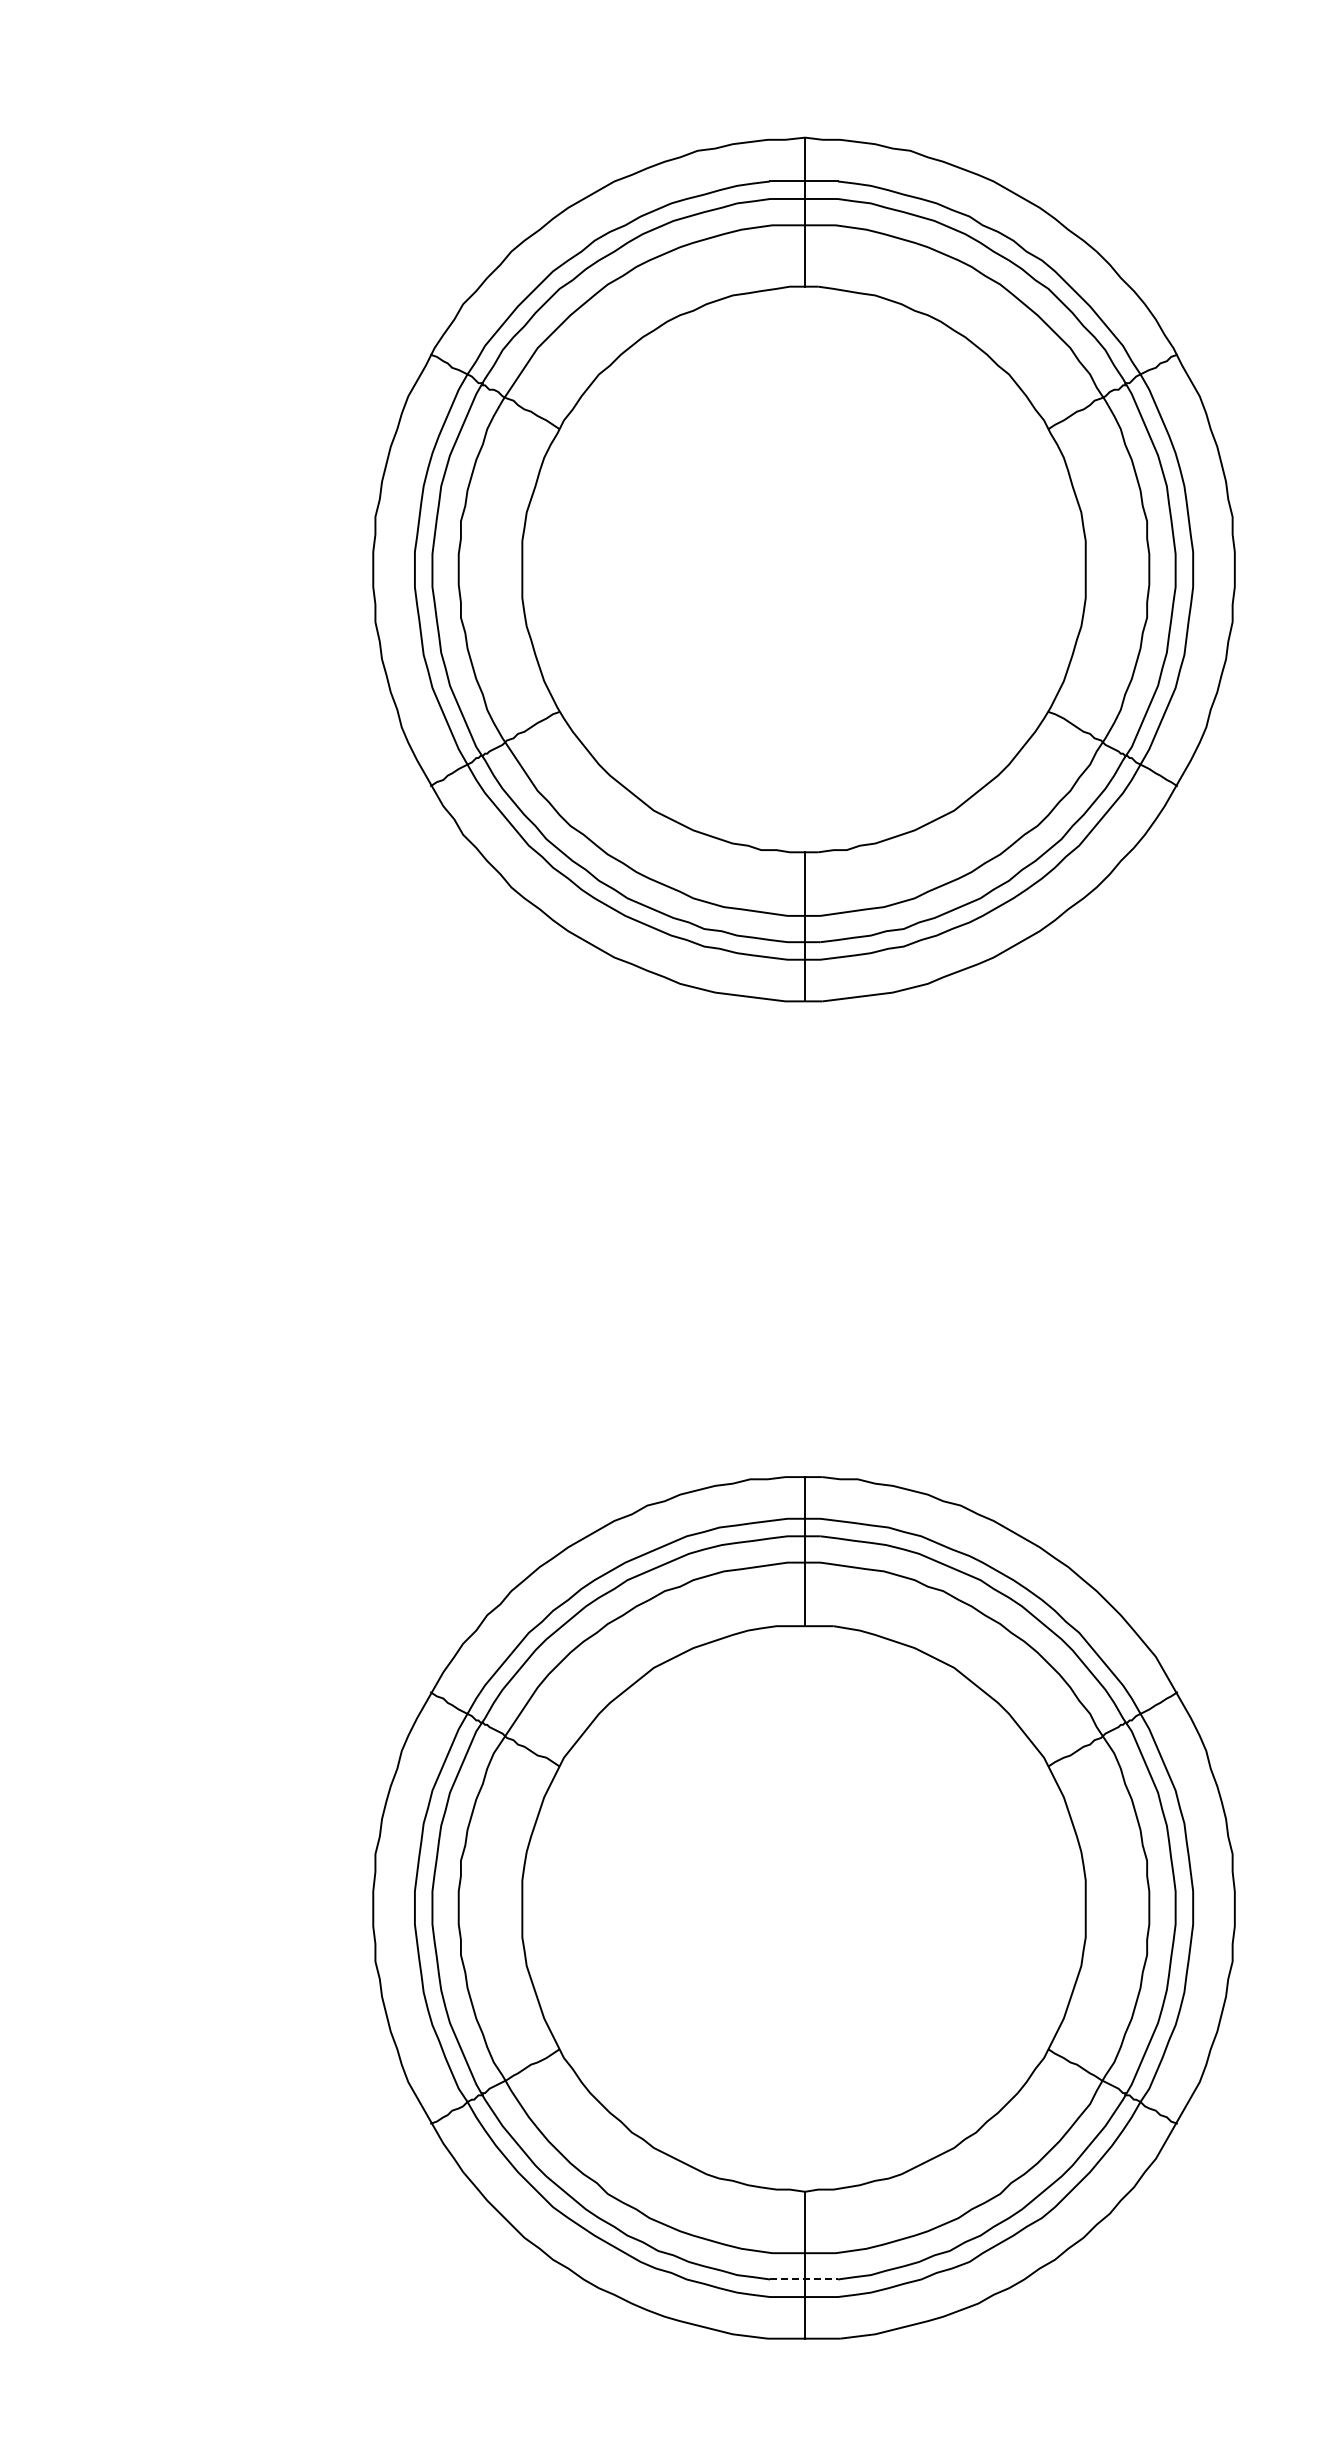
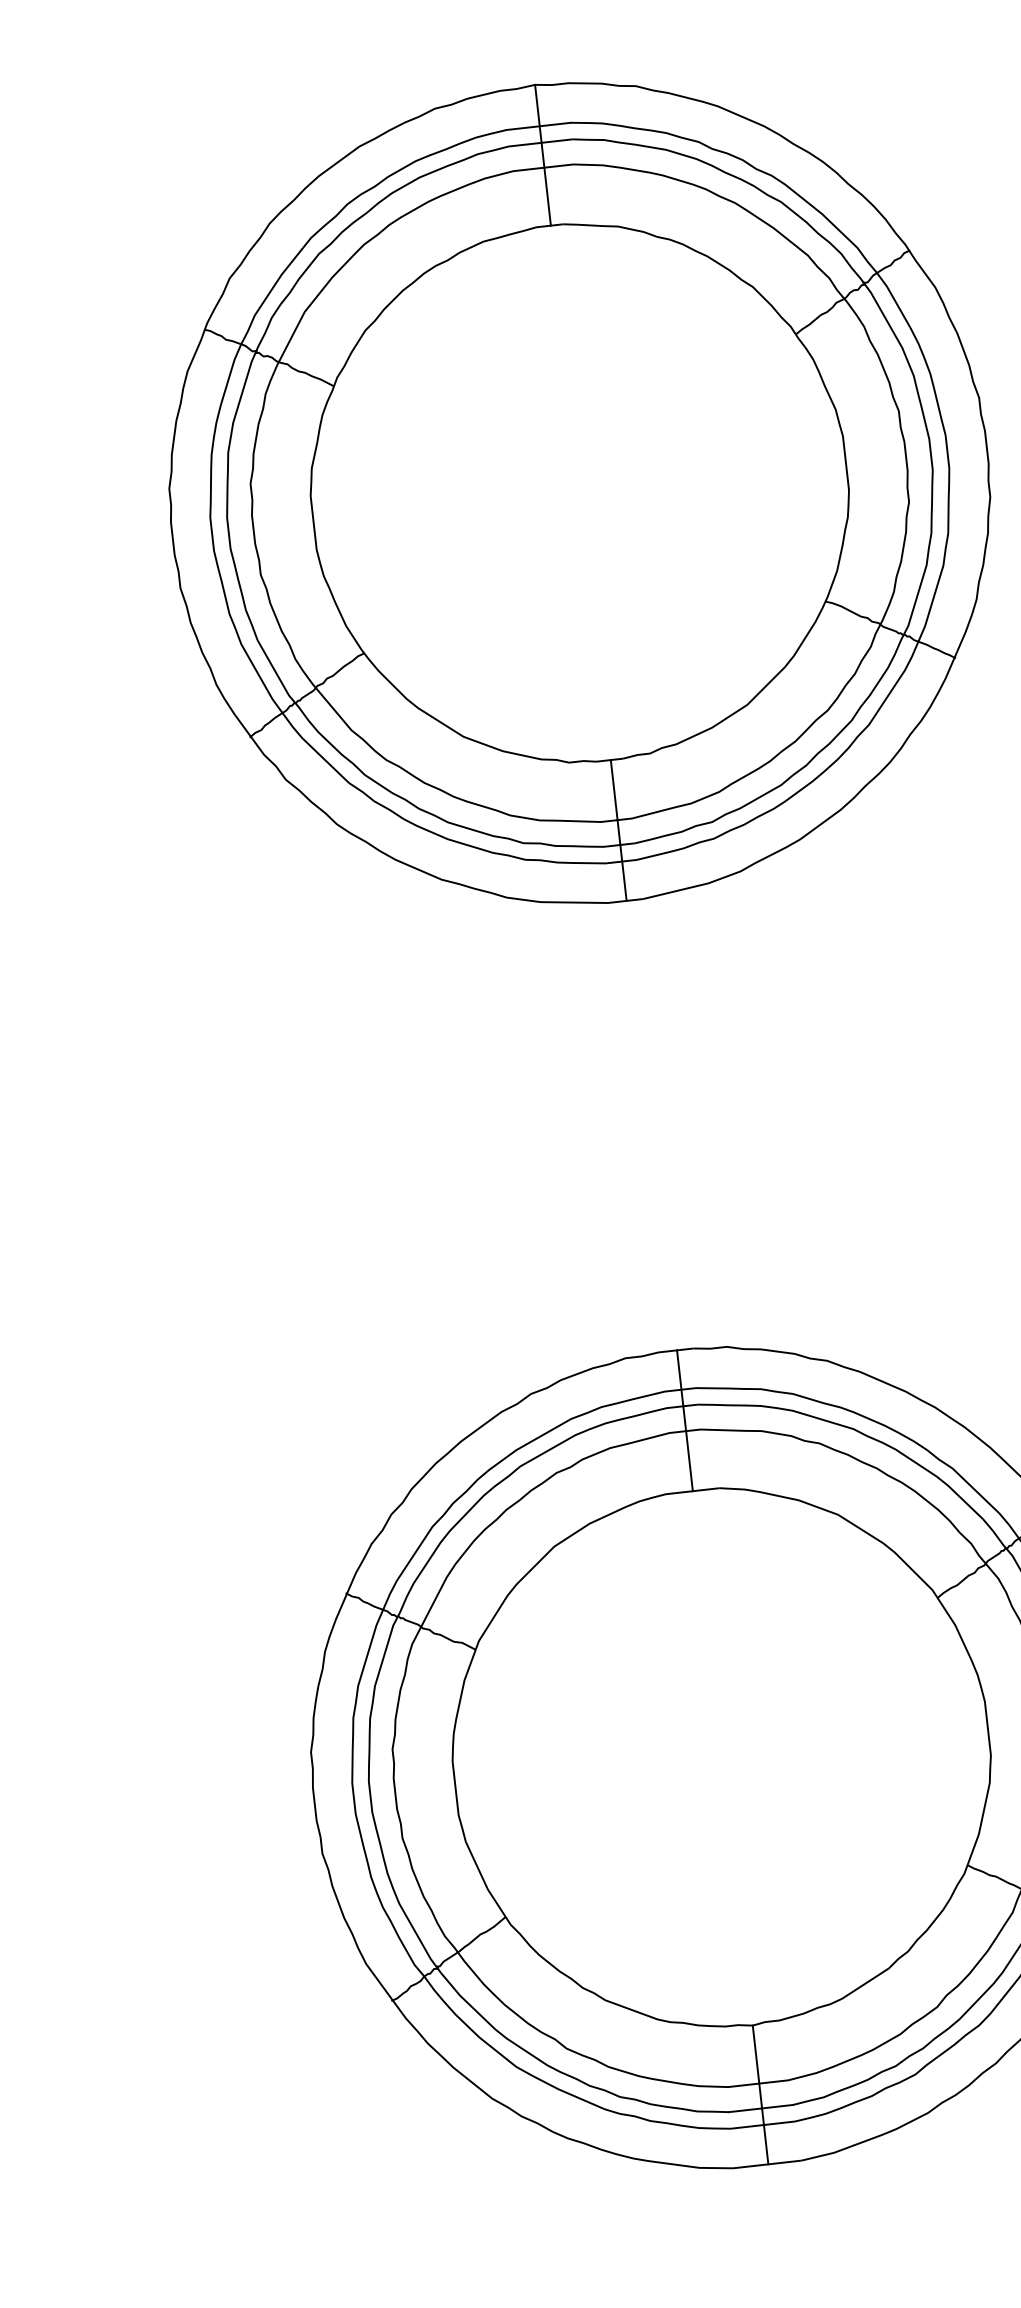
line: (804, 2279) -> (761, 2108), dashed -> solid

